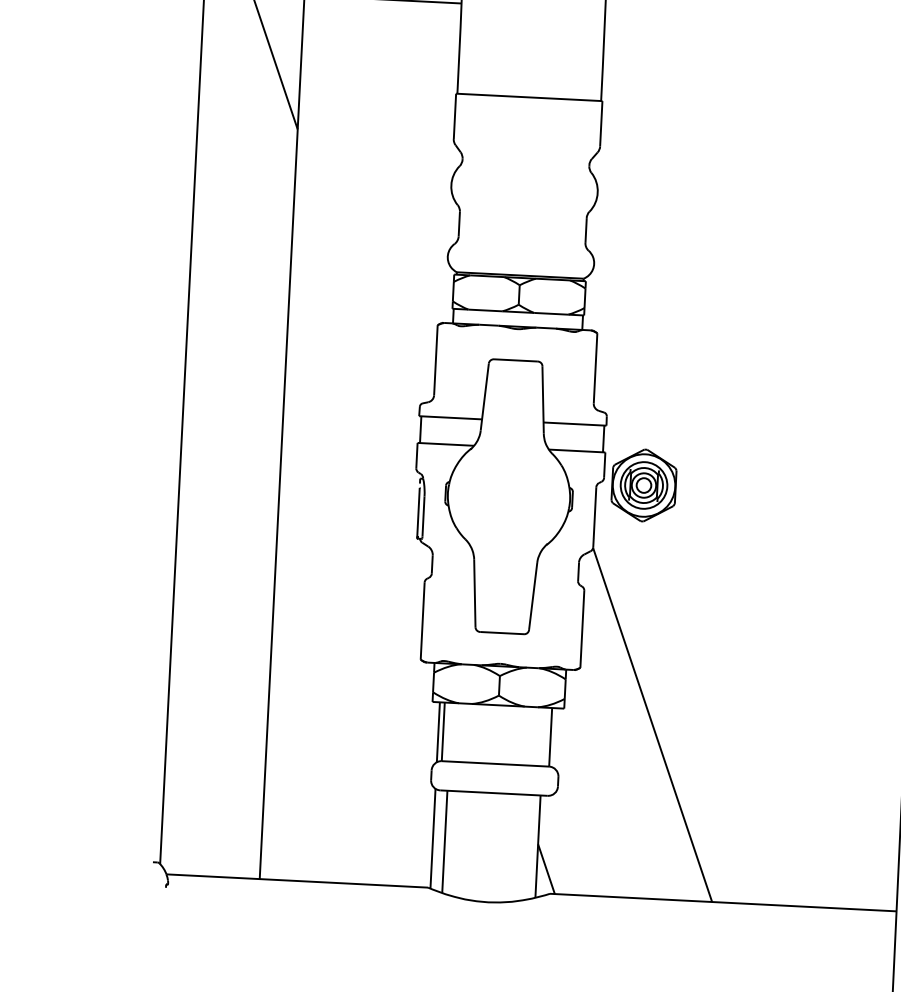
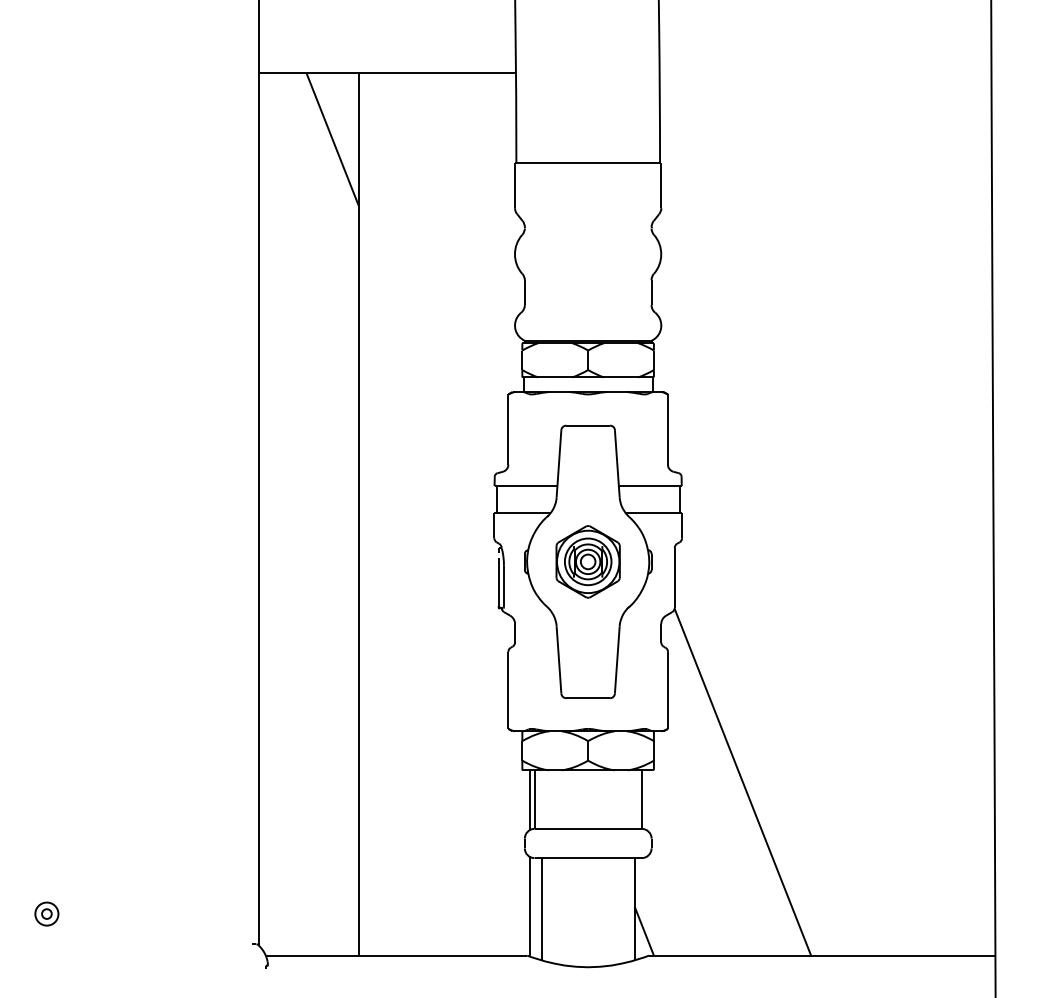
part: (643, 485) -> (587, 561), moved

